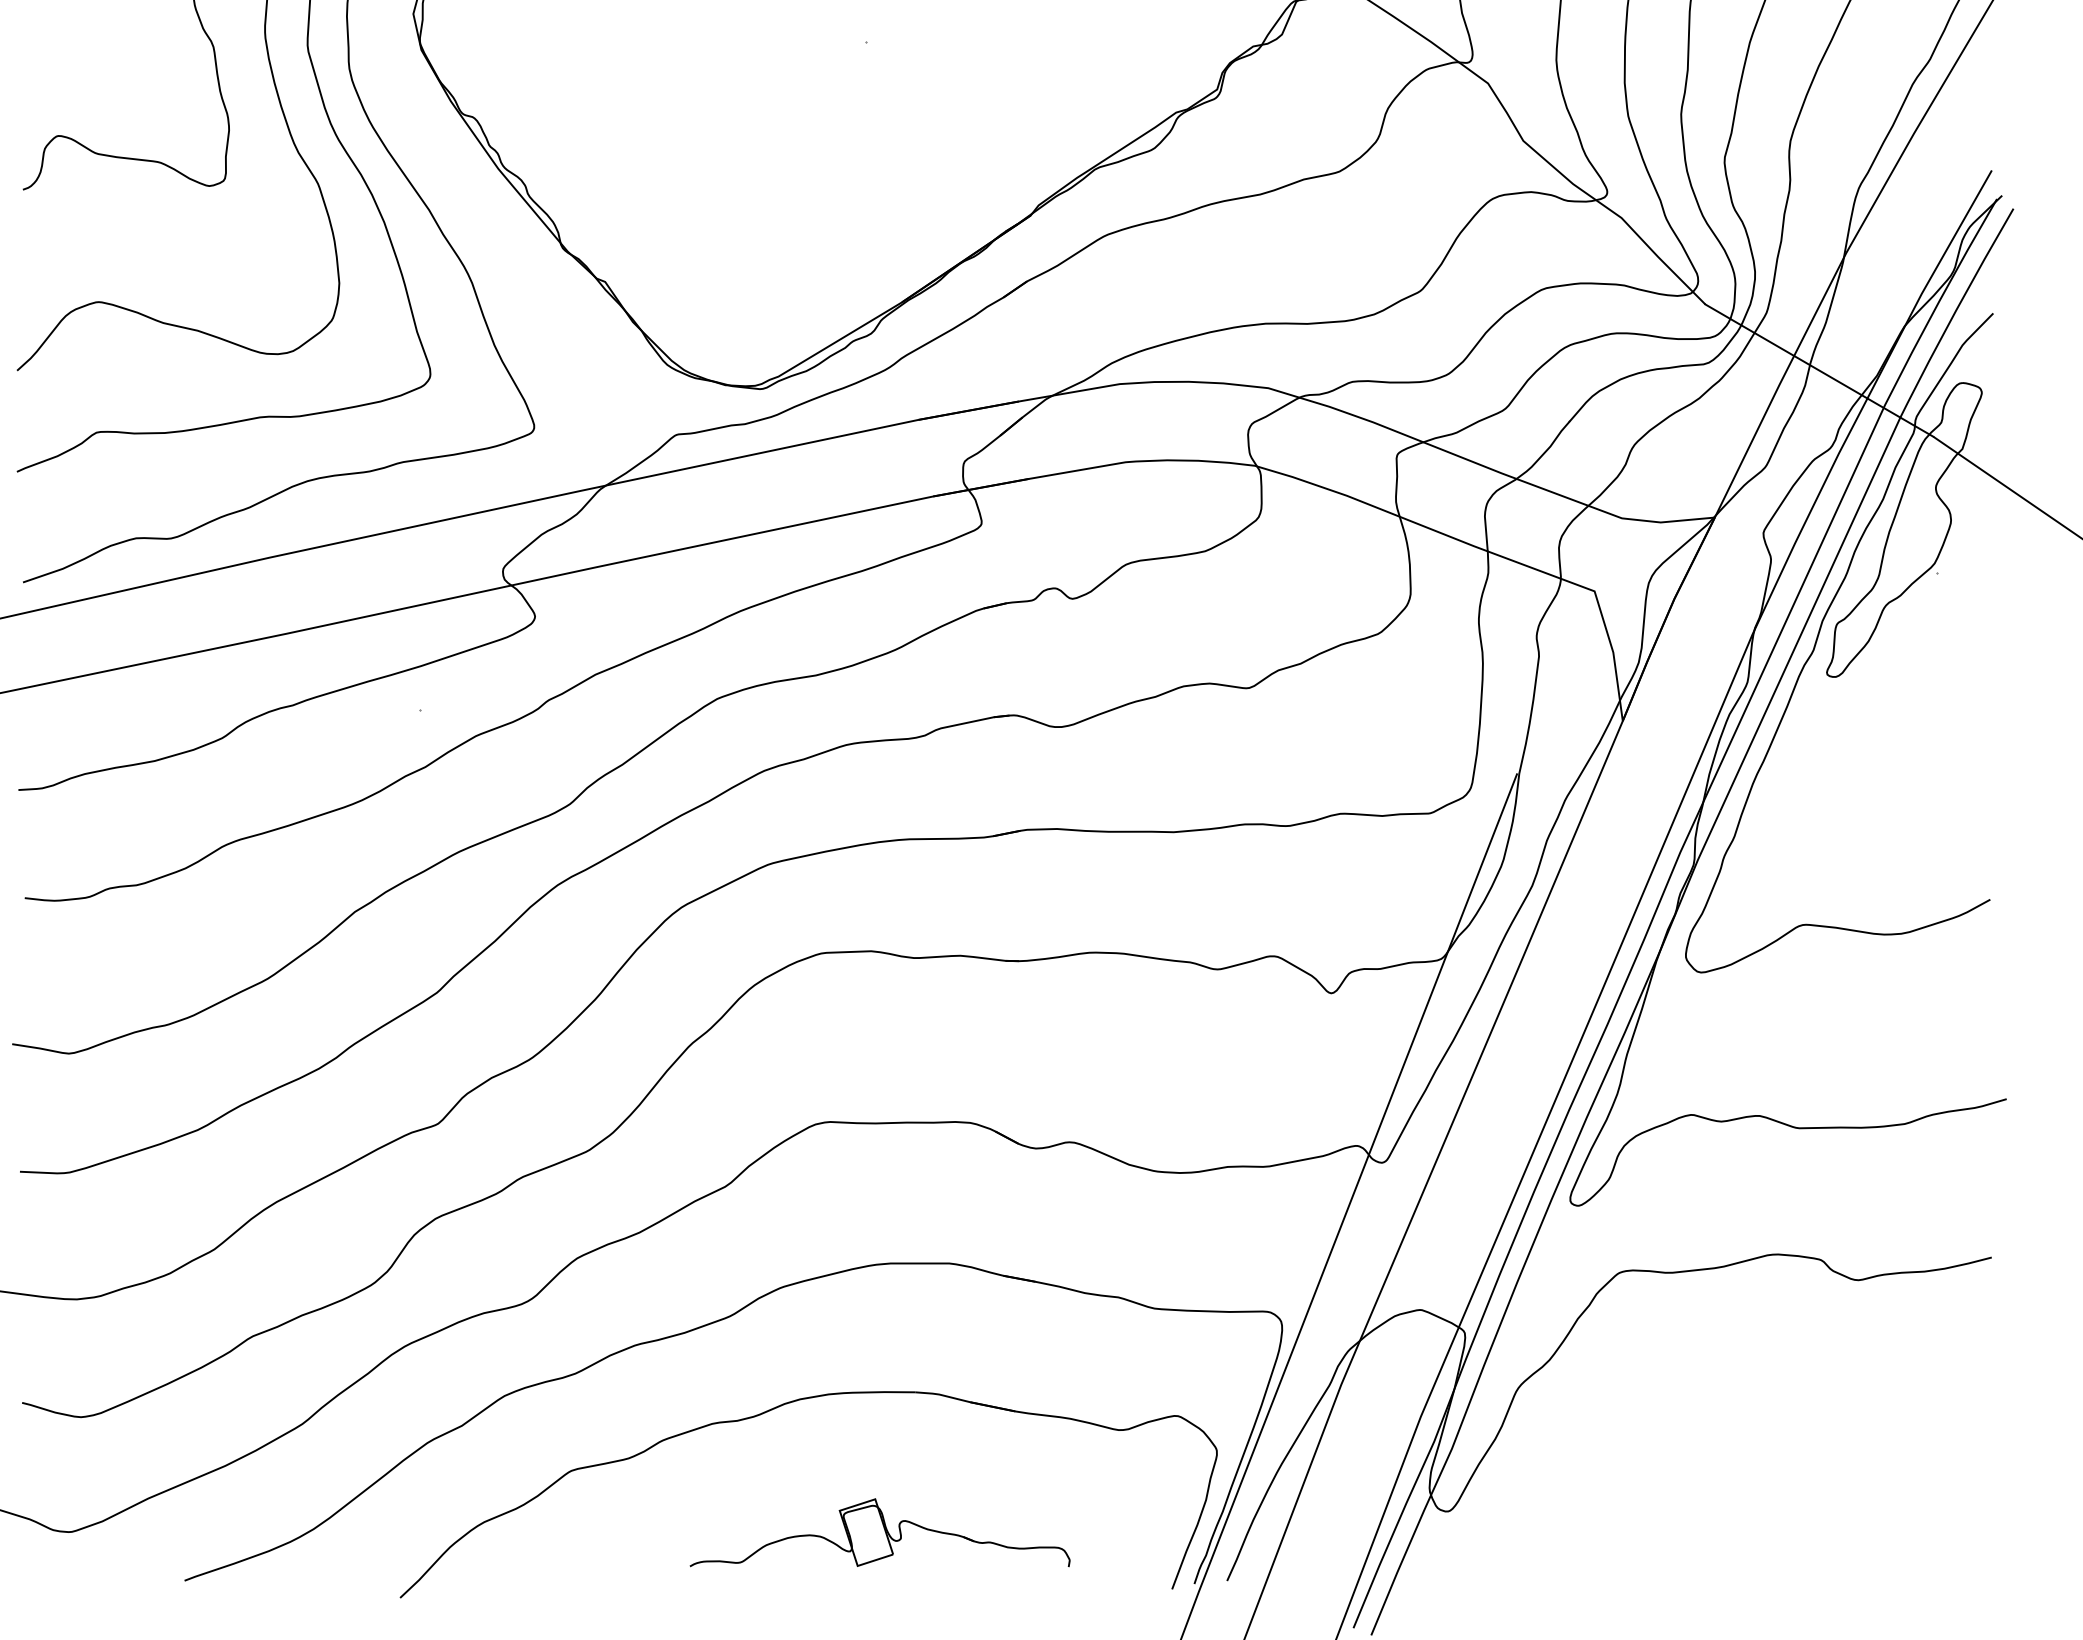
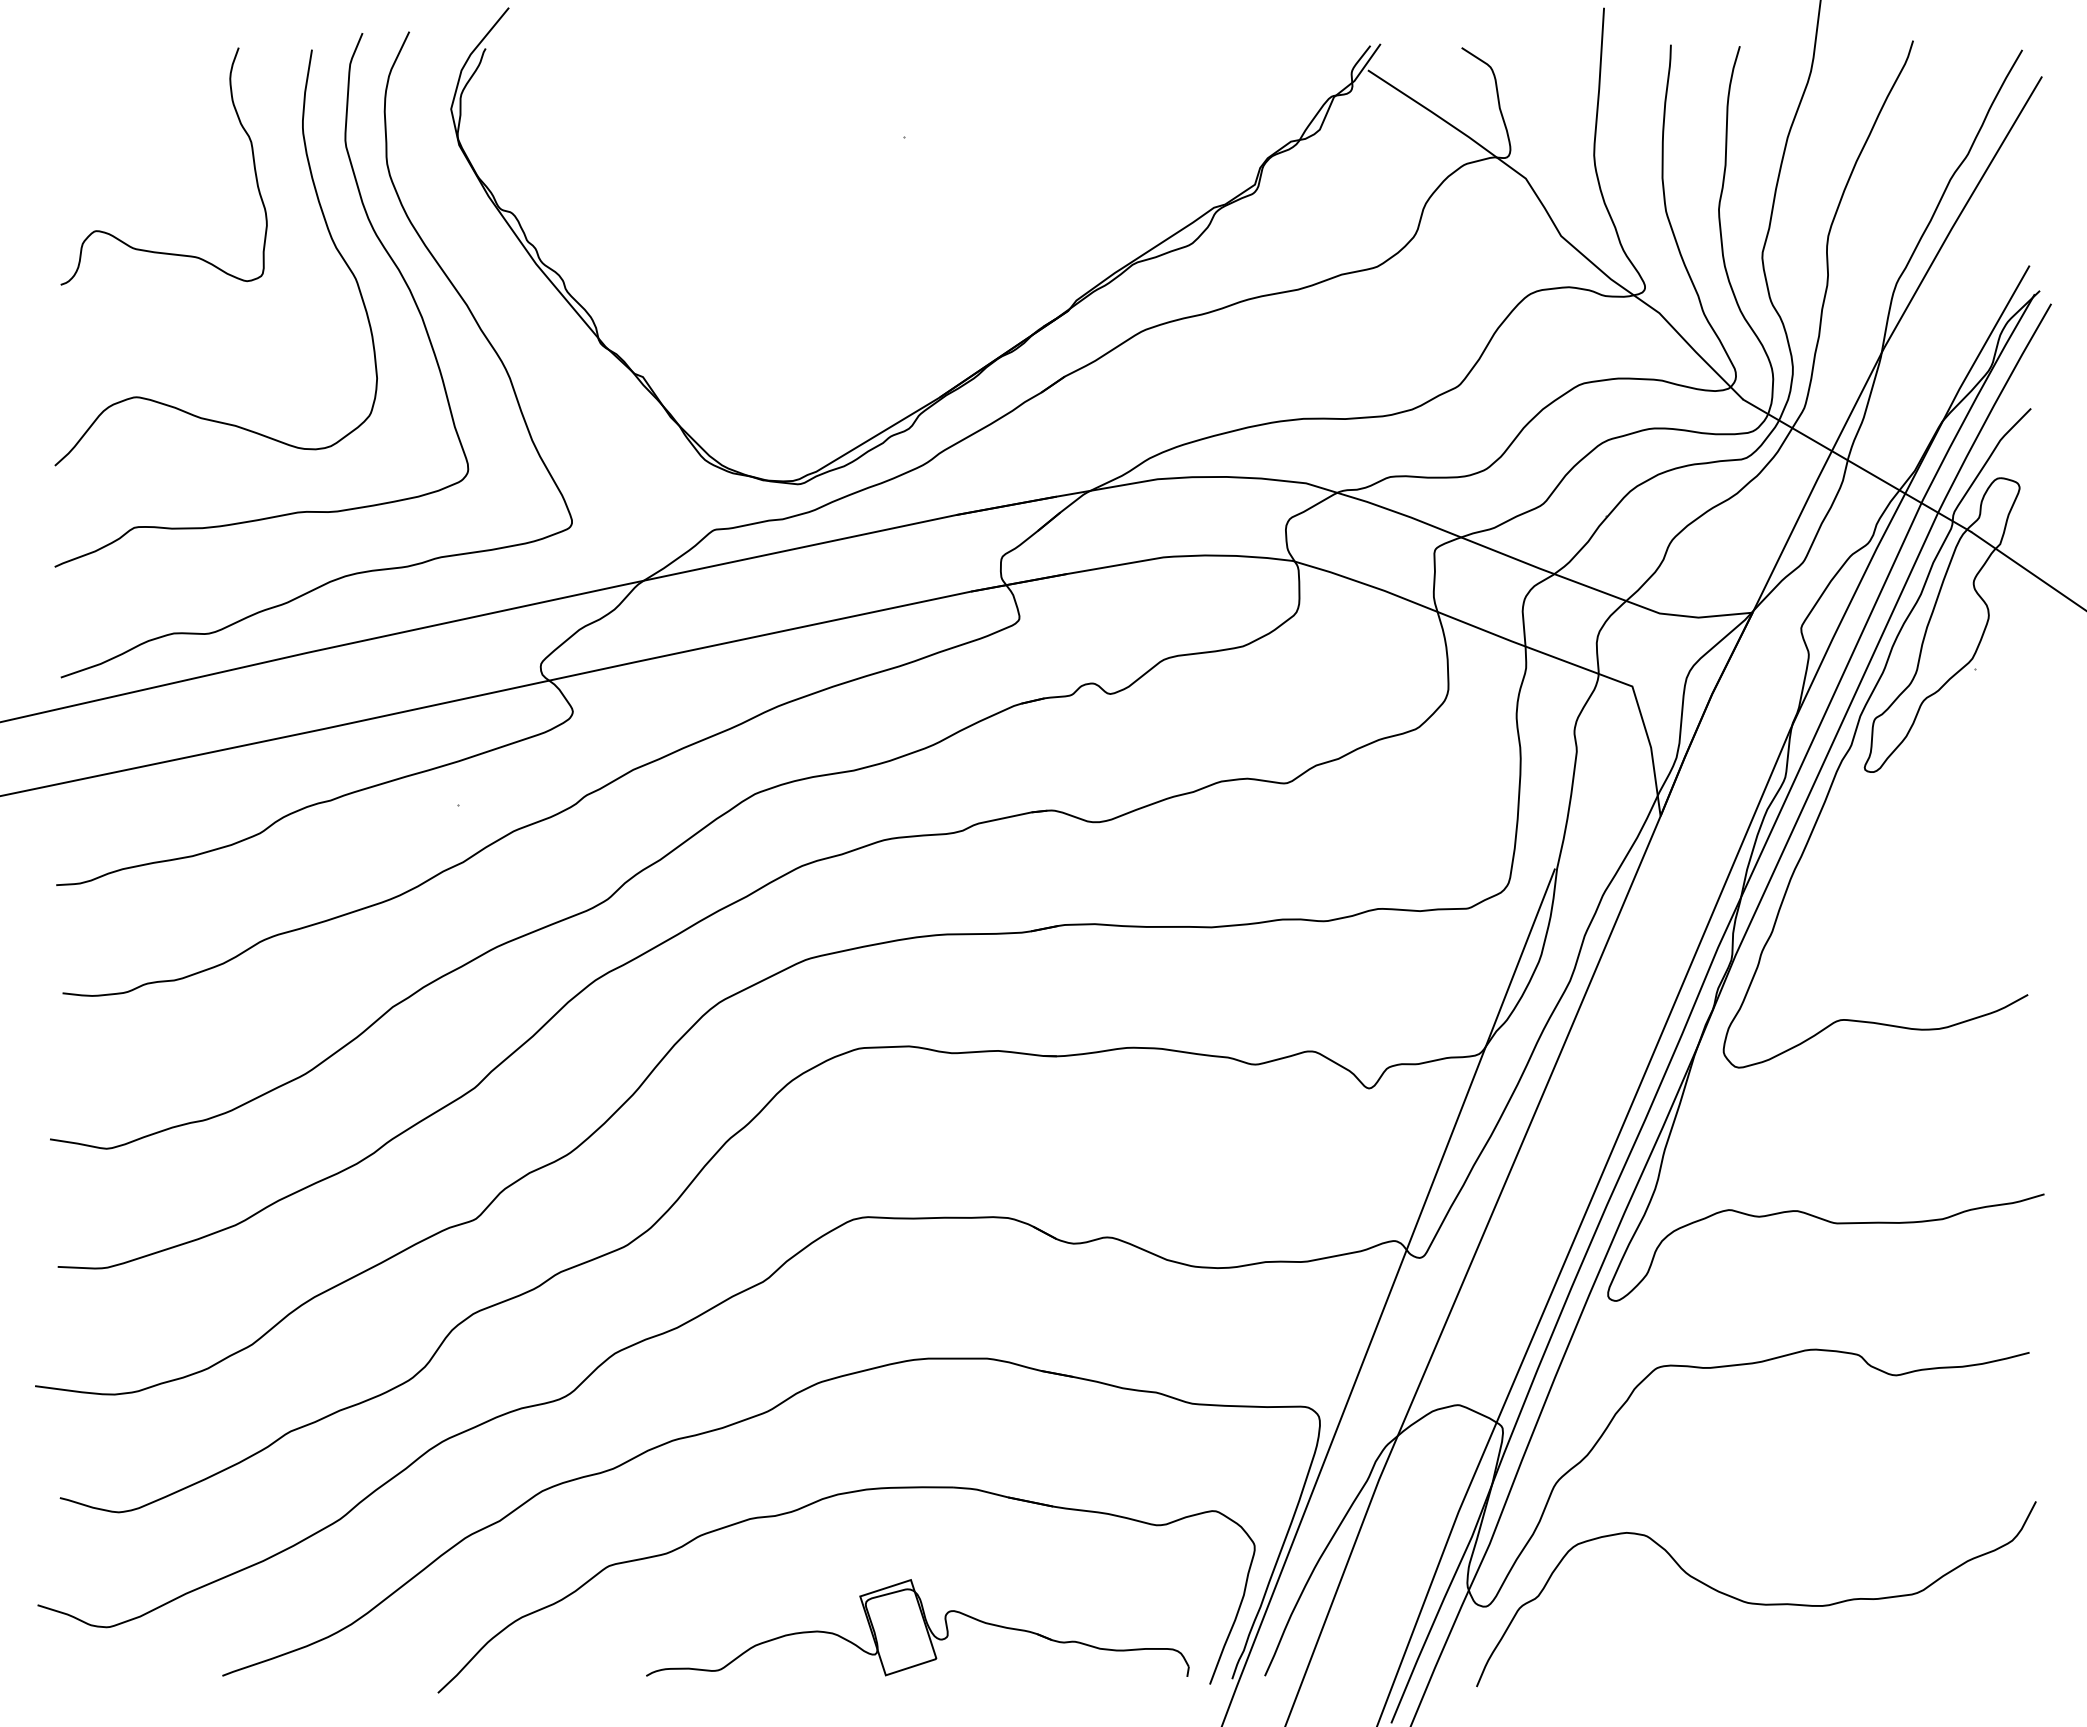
curve: (1716, 1507) -> (1754, 1602), added
part: (879, 1532) -> (917, 1627), size x1.43

